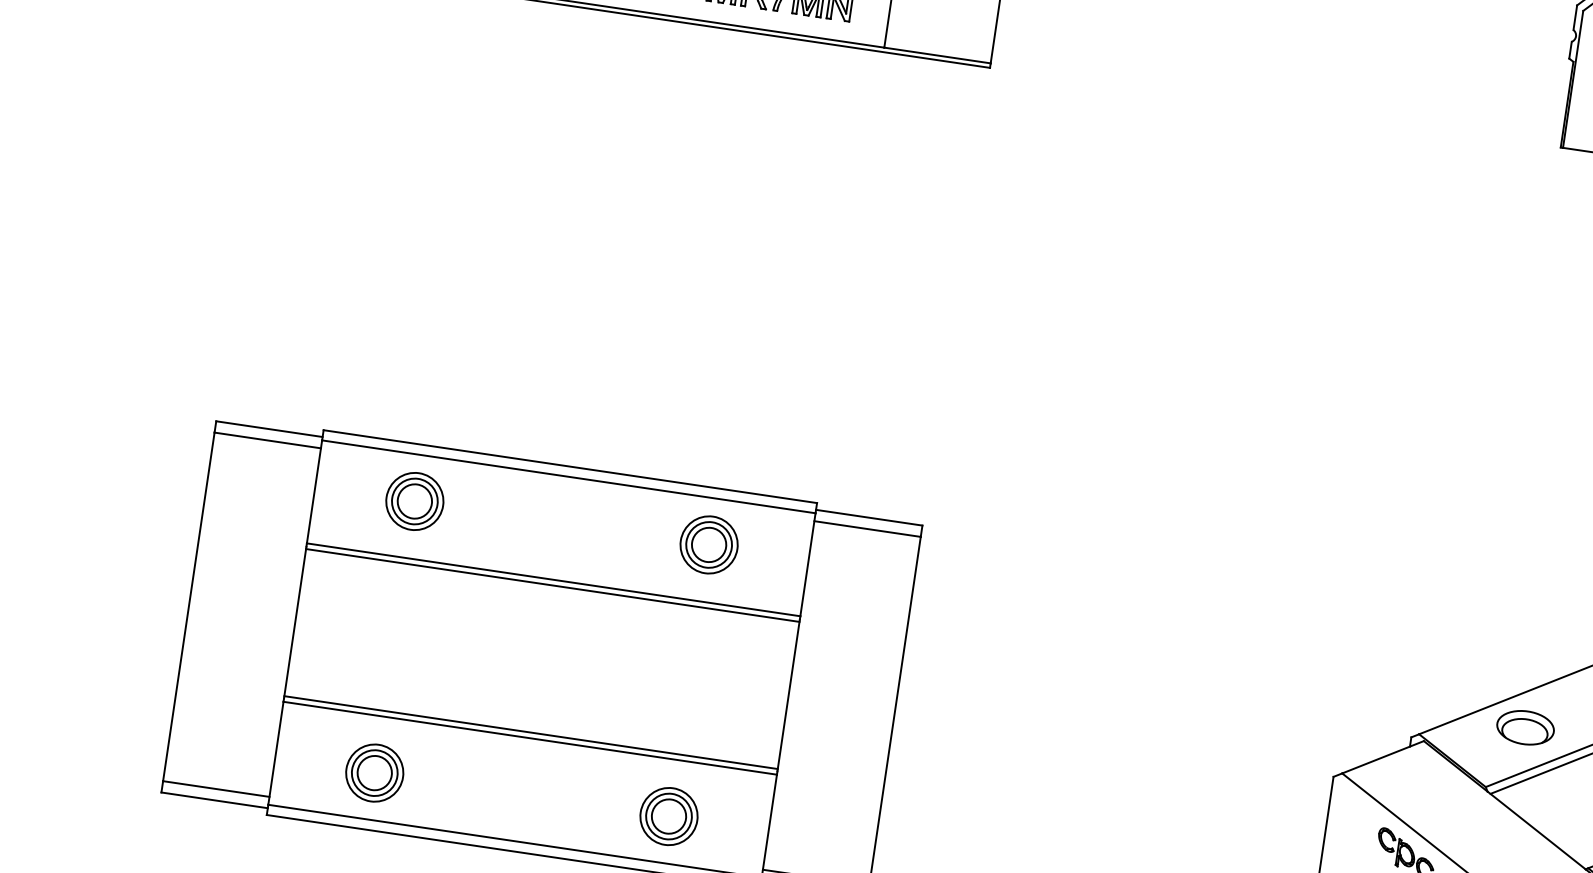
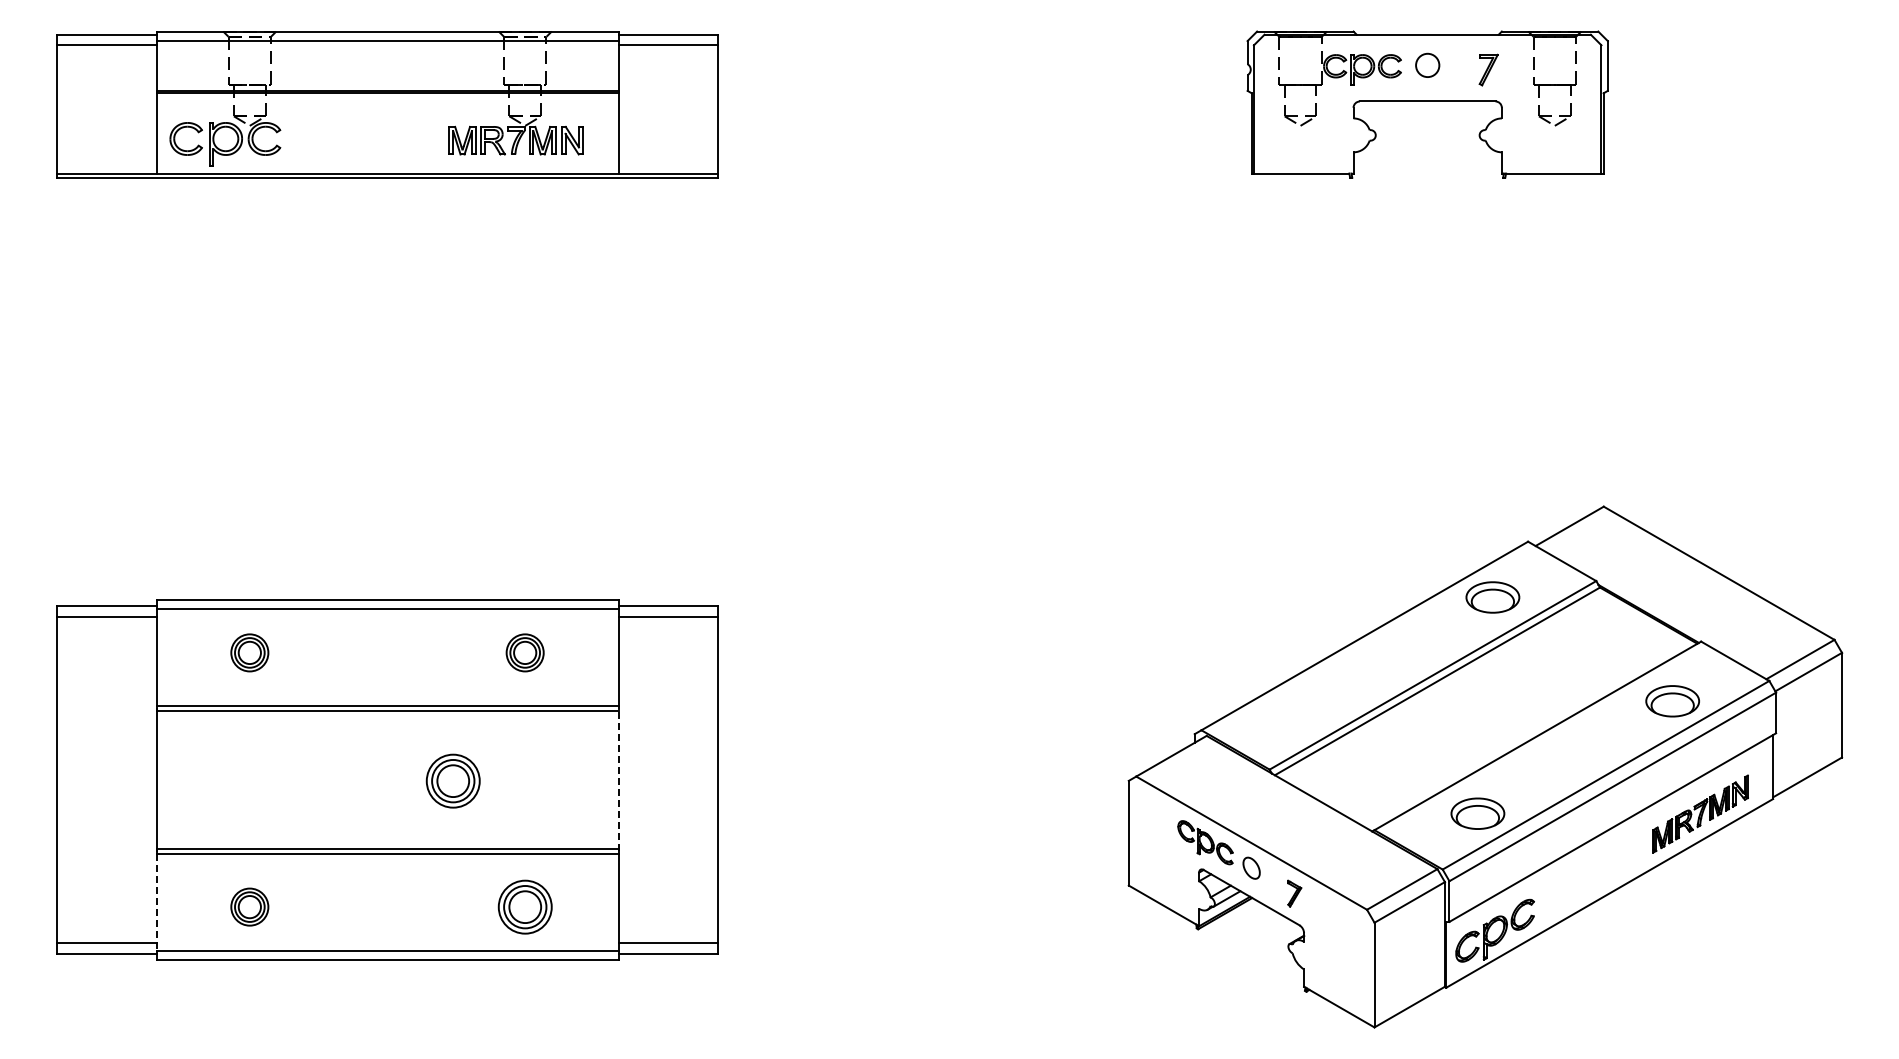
part: (414, 501) -> (249, 652), size x0.7
part: (708, 544) -> (524, 652), size x0.7
part: (611, 669) -> (452, 780), added
line: (788, 695) -> (618, 780), solid -> dashed
part: (1525, 727) -> (1297, 709), removed
line: (275, 753) -> (156, 902), solid -> dashed
part: (374, 772) -> (249, 906), size x0.7

